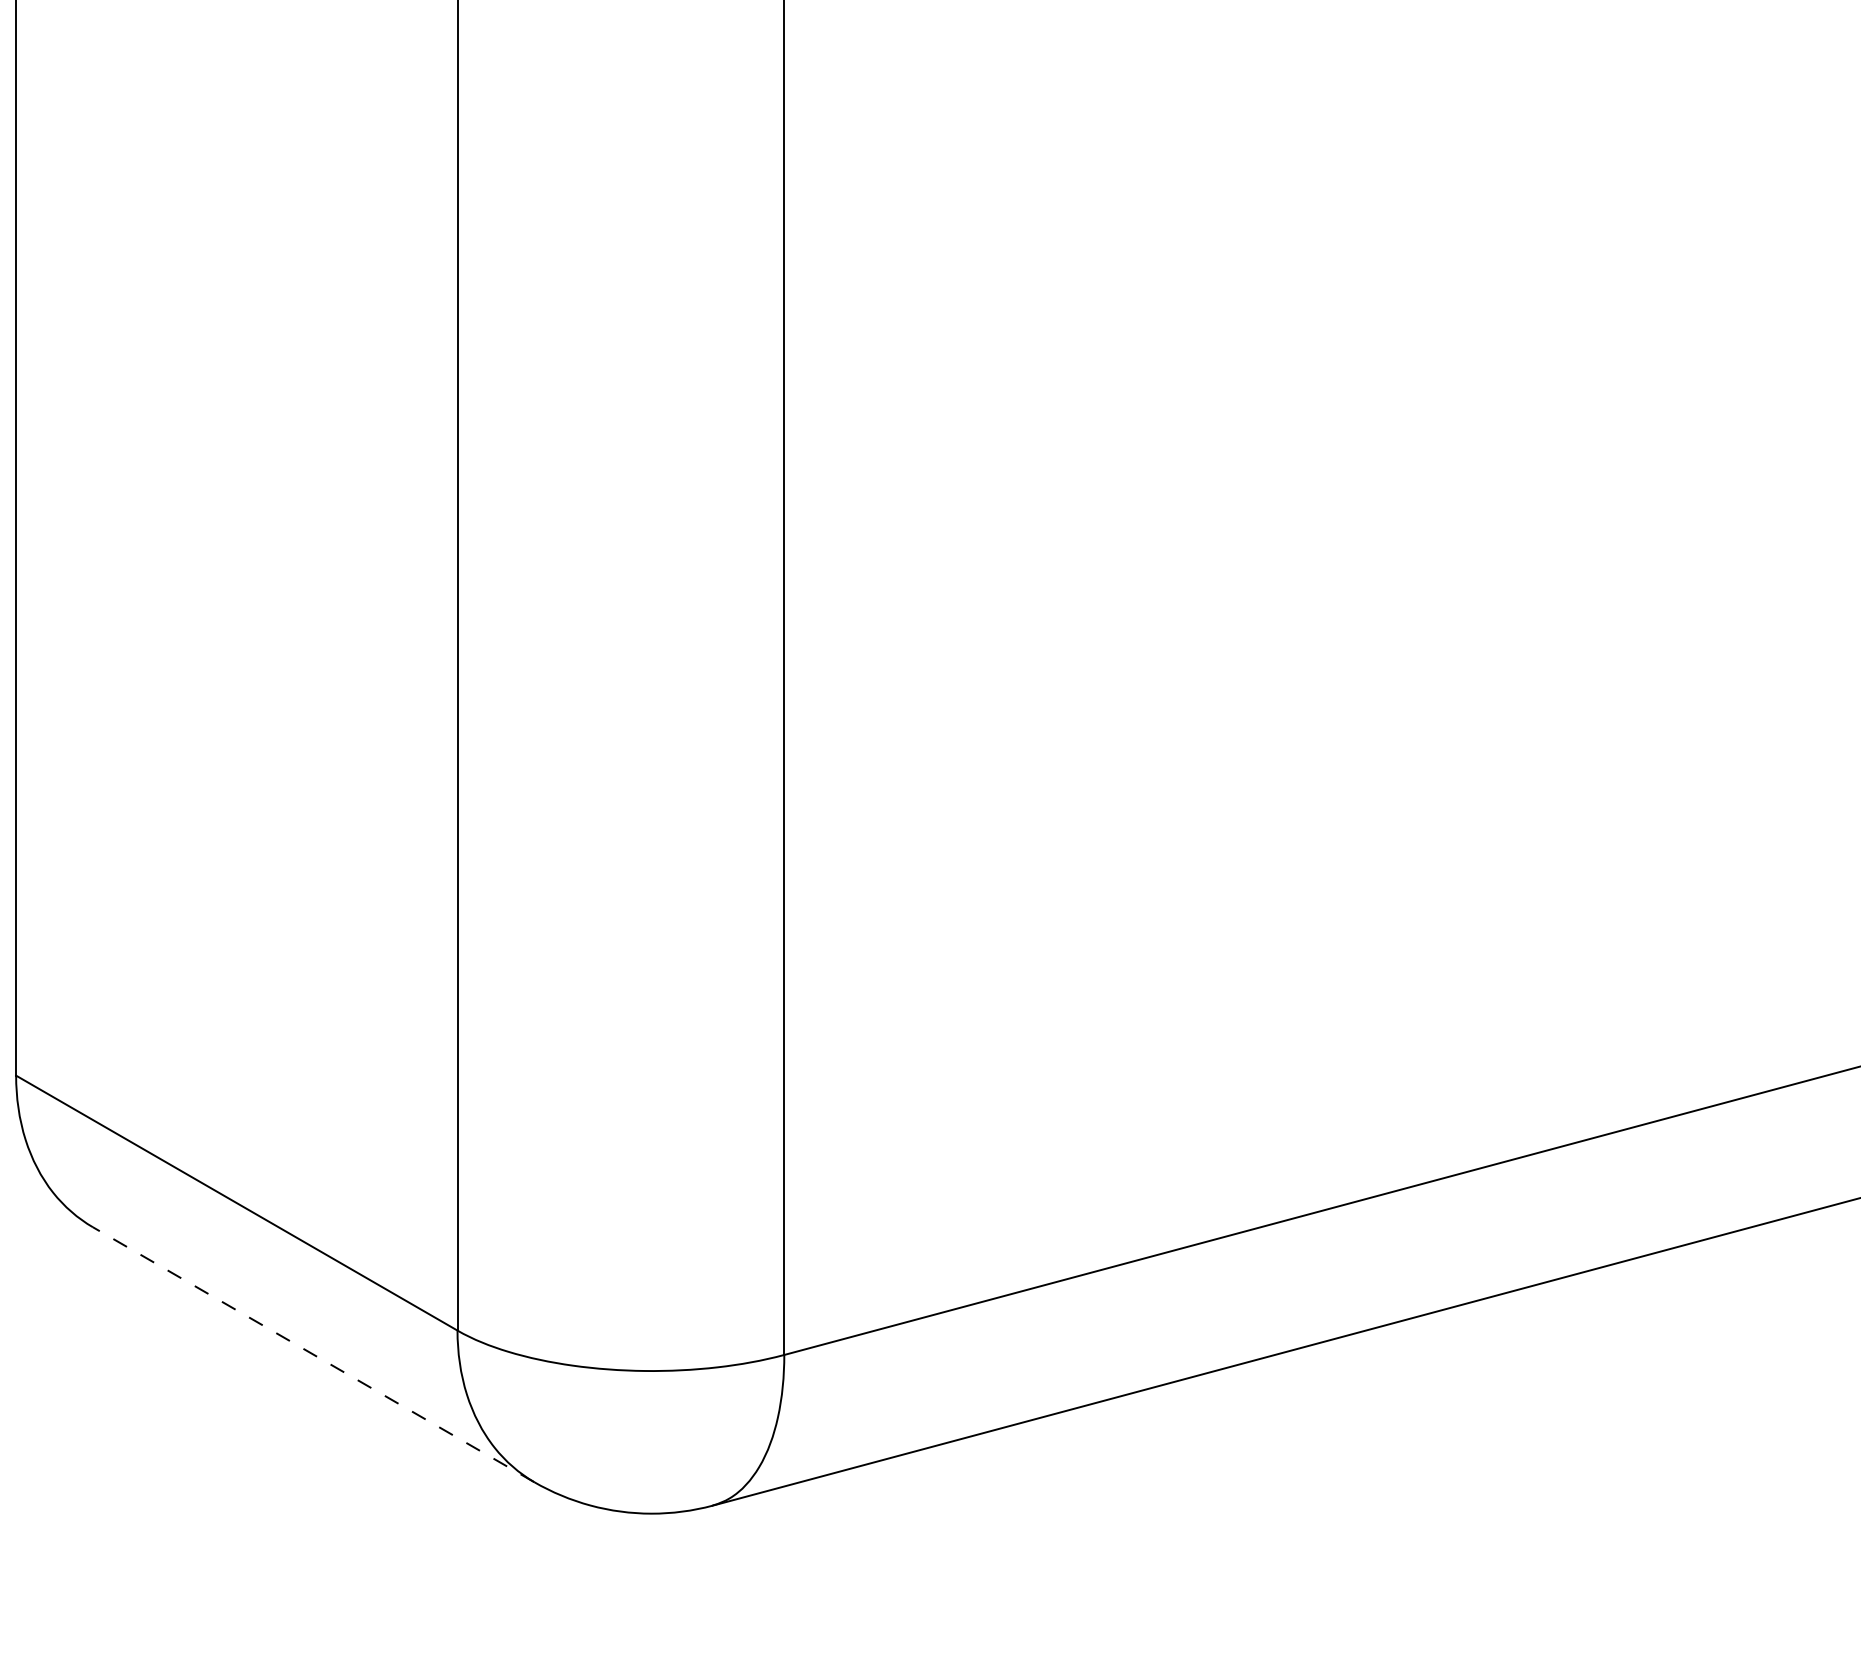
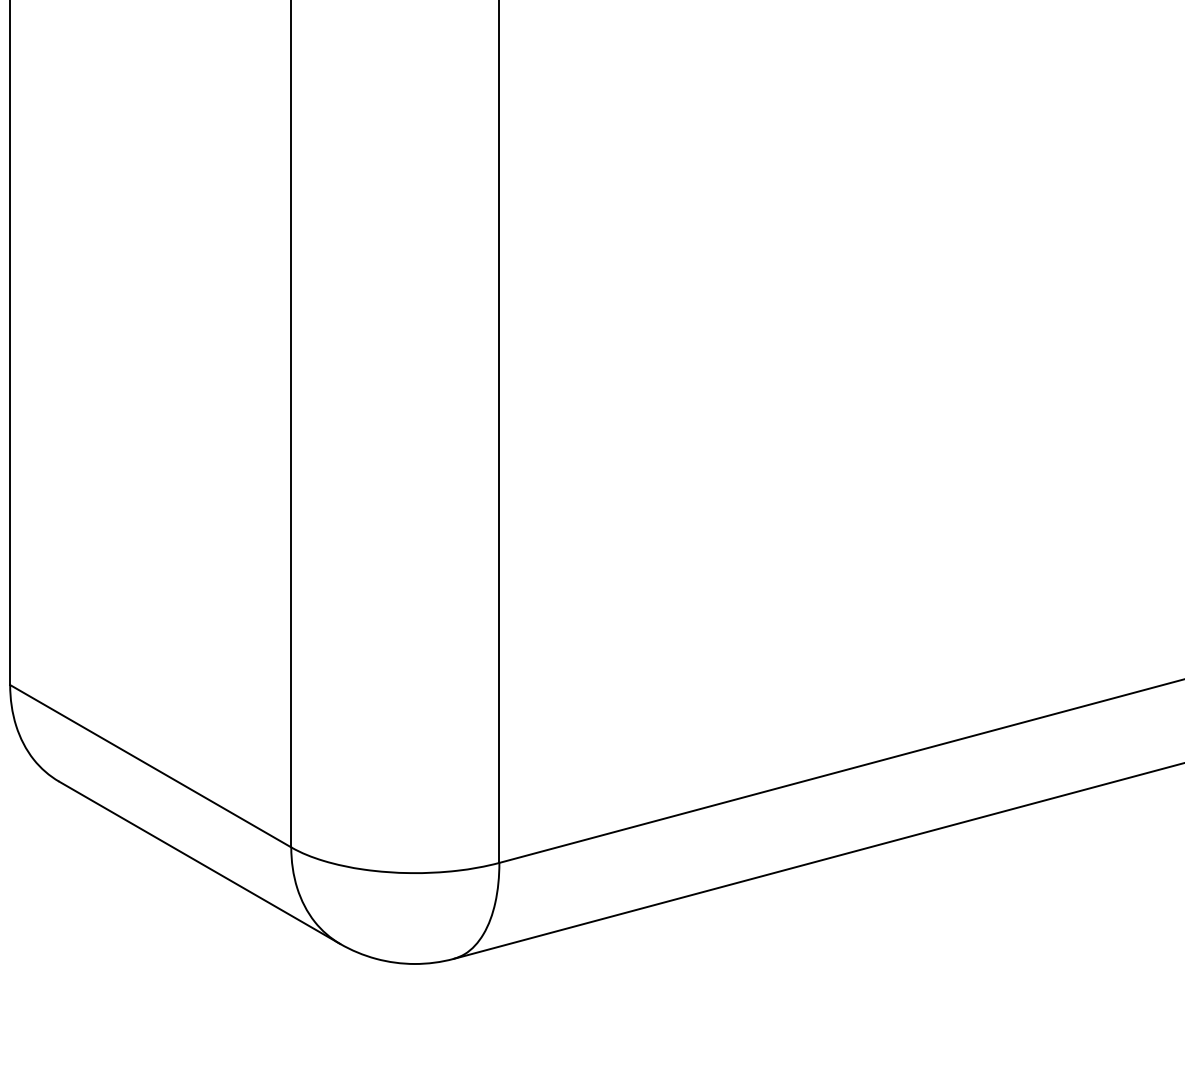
line: (313, 1354) -> (199, 862), dashed -> solid

